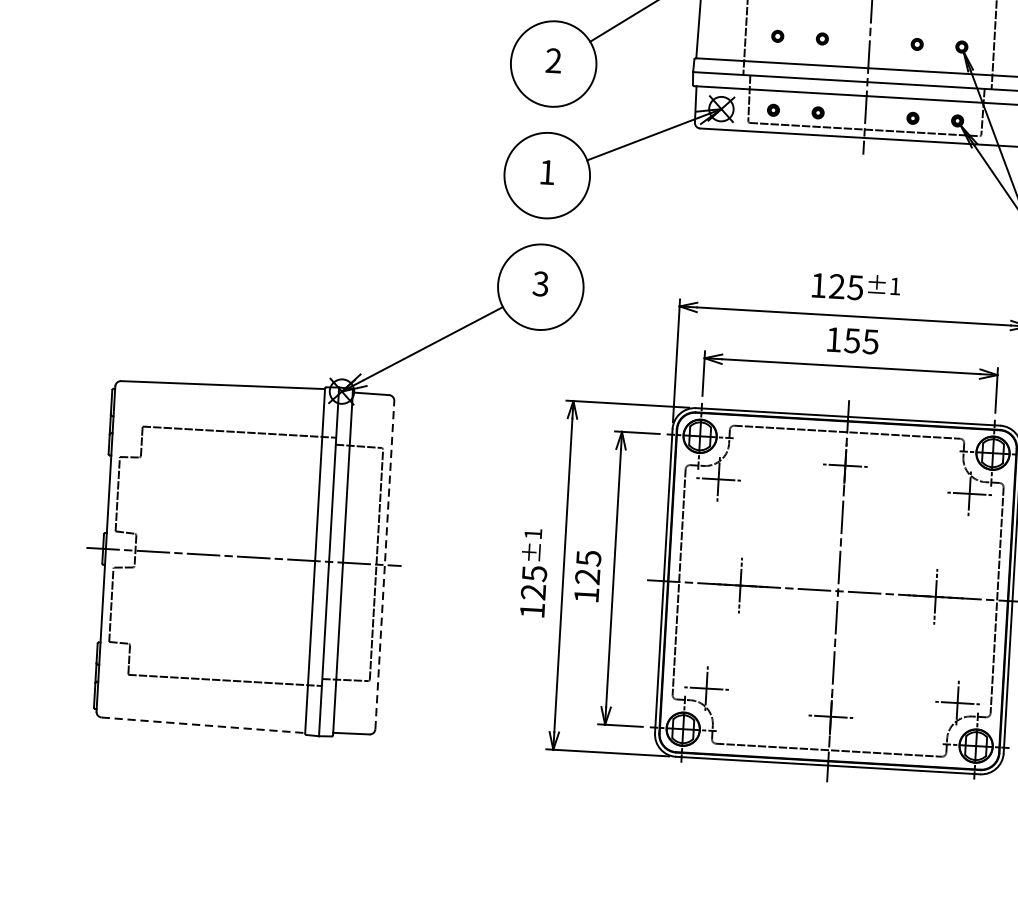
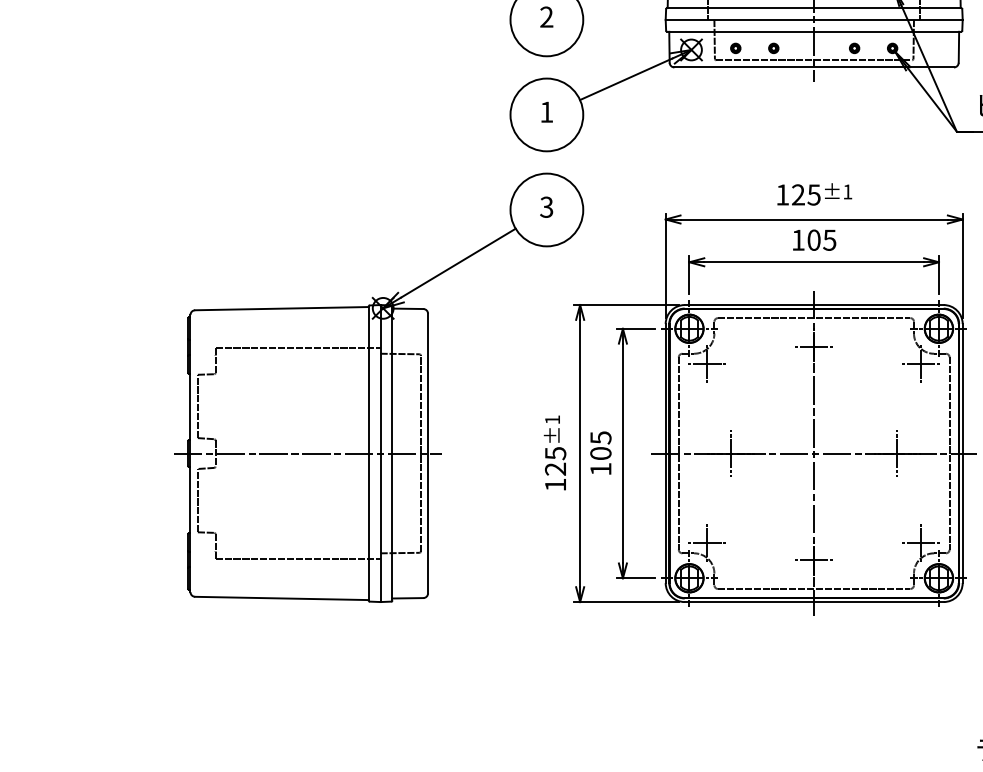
text: (851, 339) -> (813, 239), 155 -> 105
line: (385, 565) -> (428, 453), dashed -> solid
text: (587, 576) -> (600, 453), 125 -> 105
line: (202, 725) -> (281, 598), dashed -> solid

